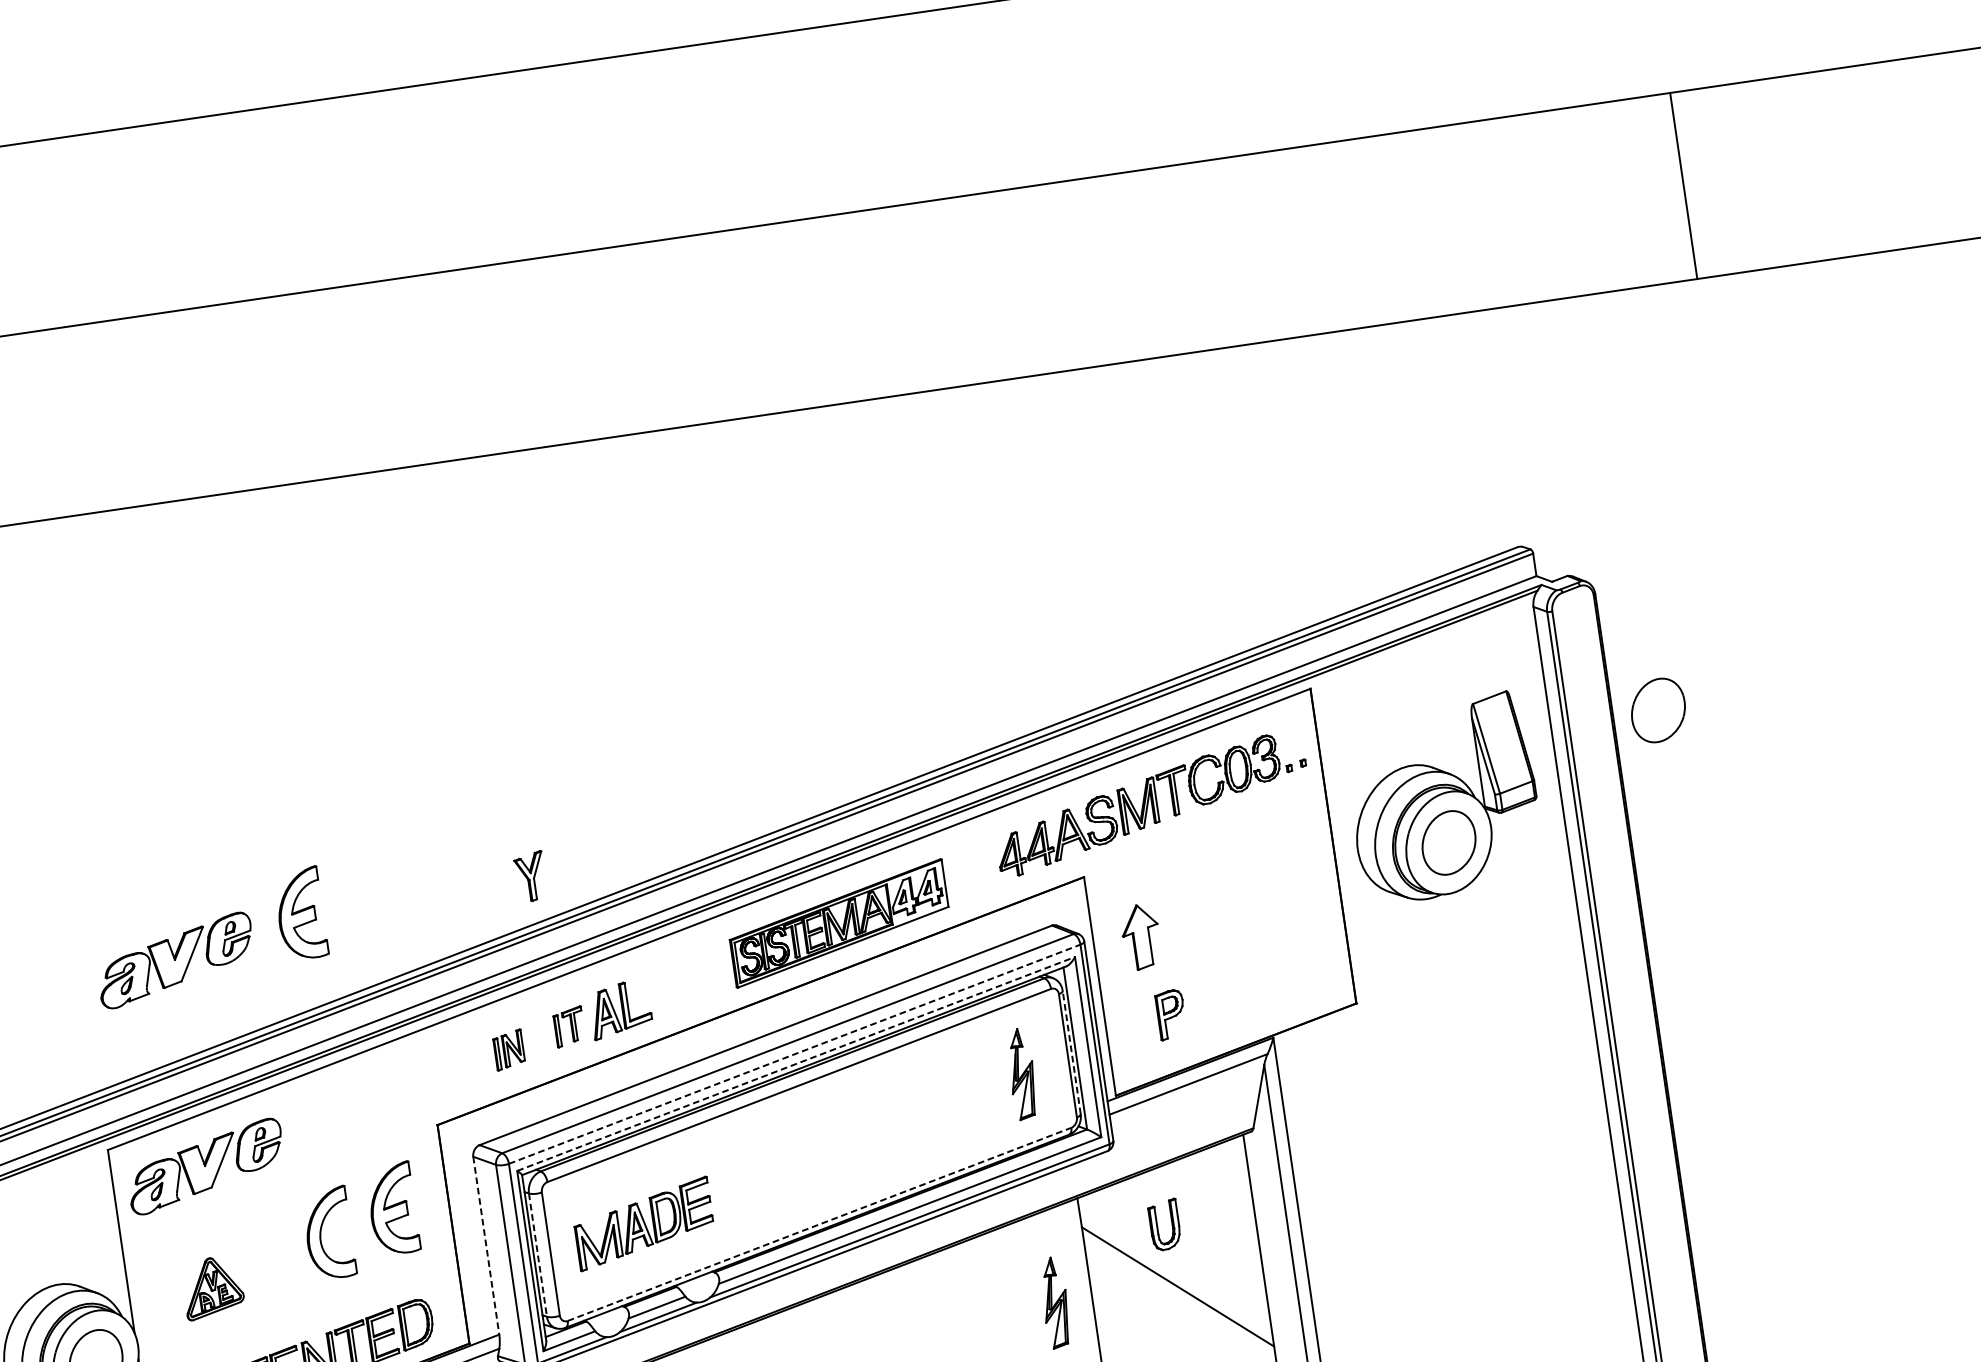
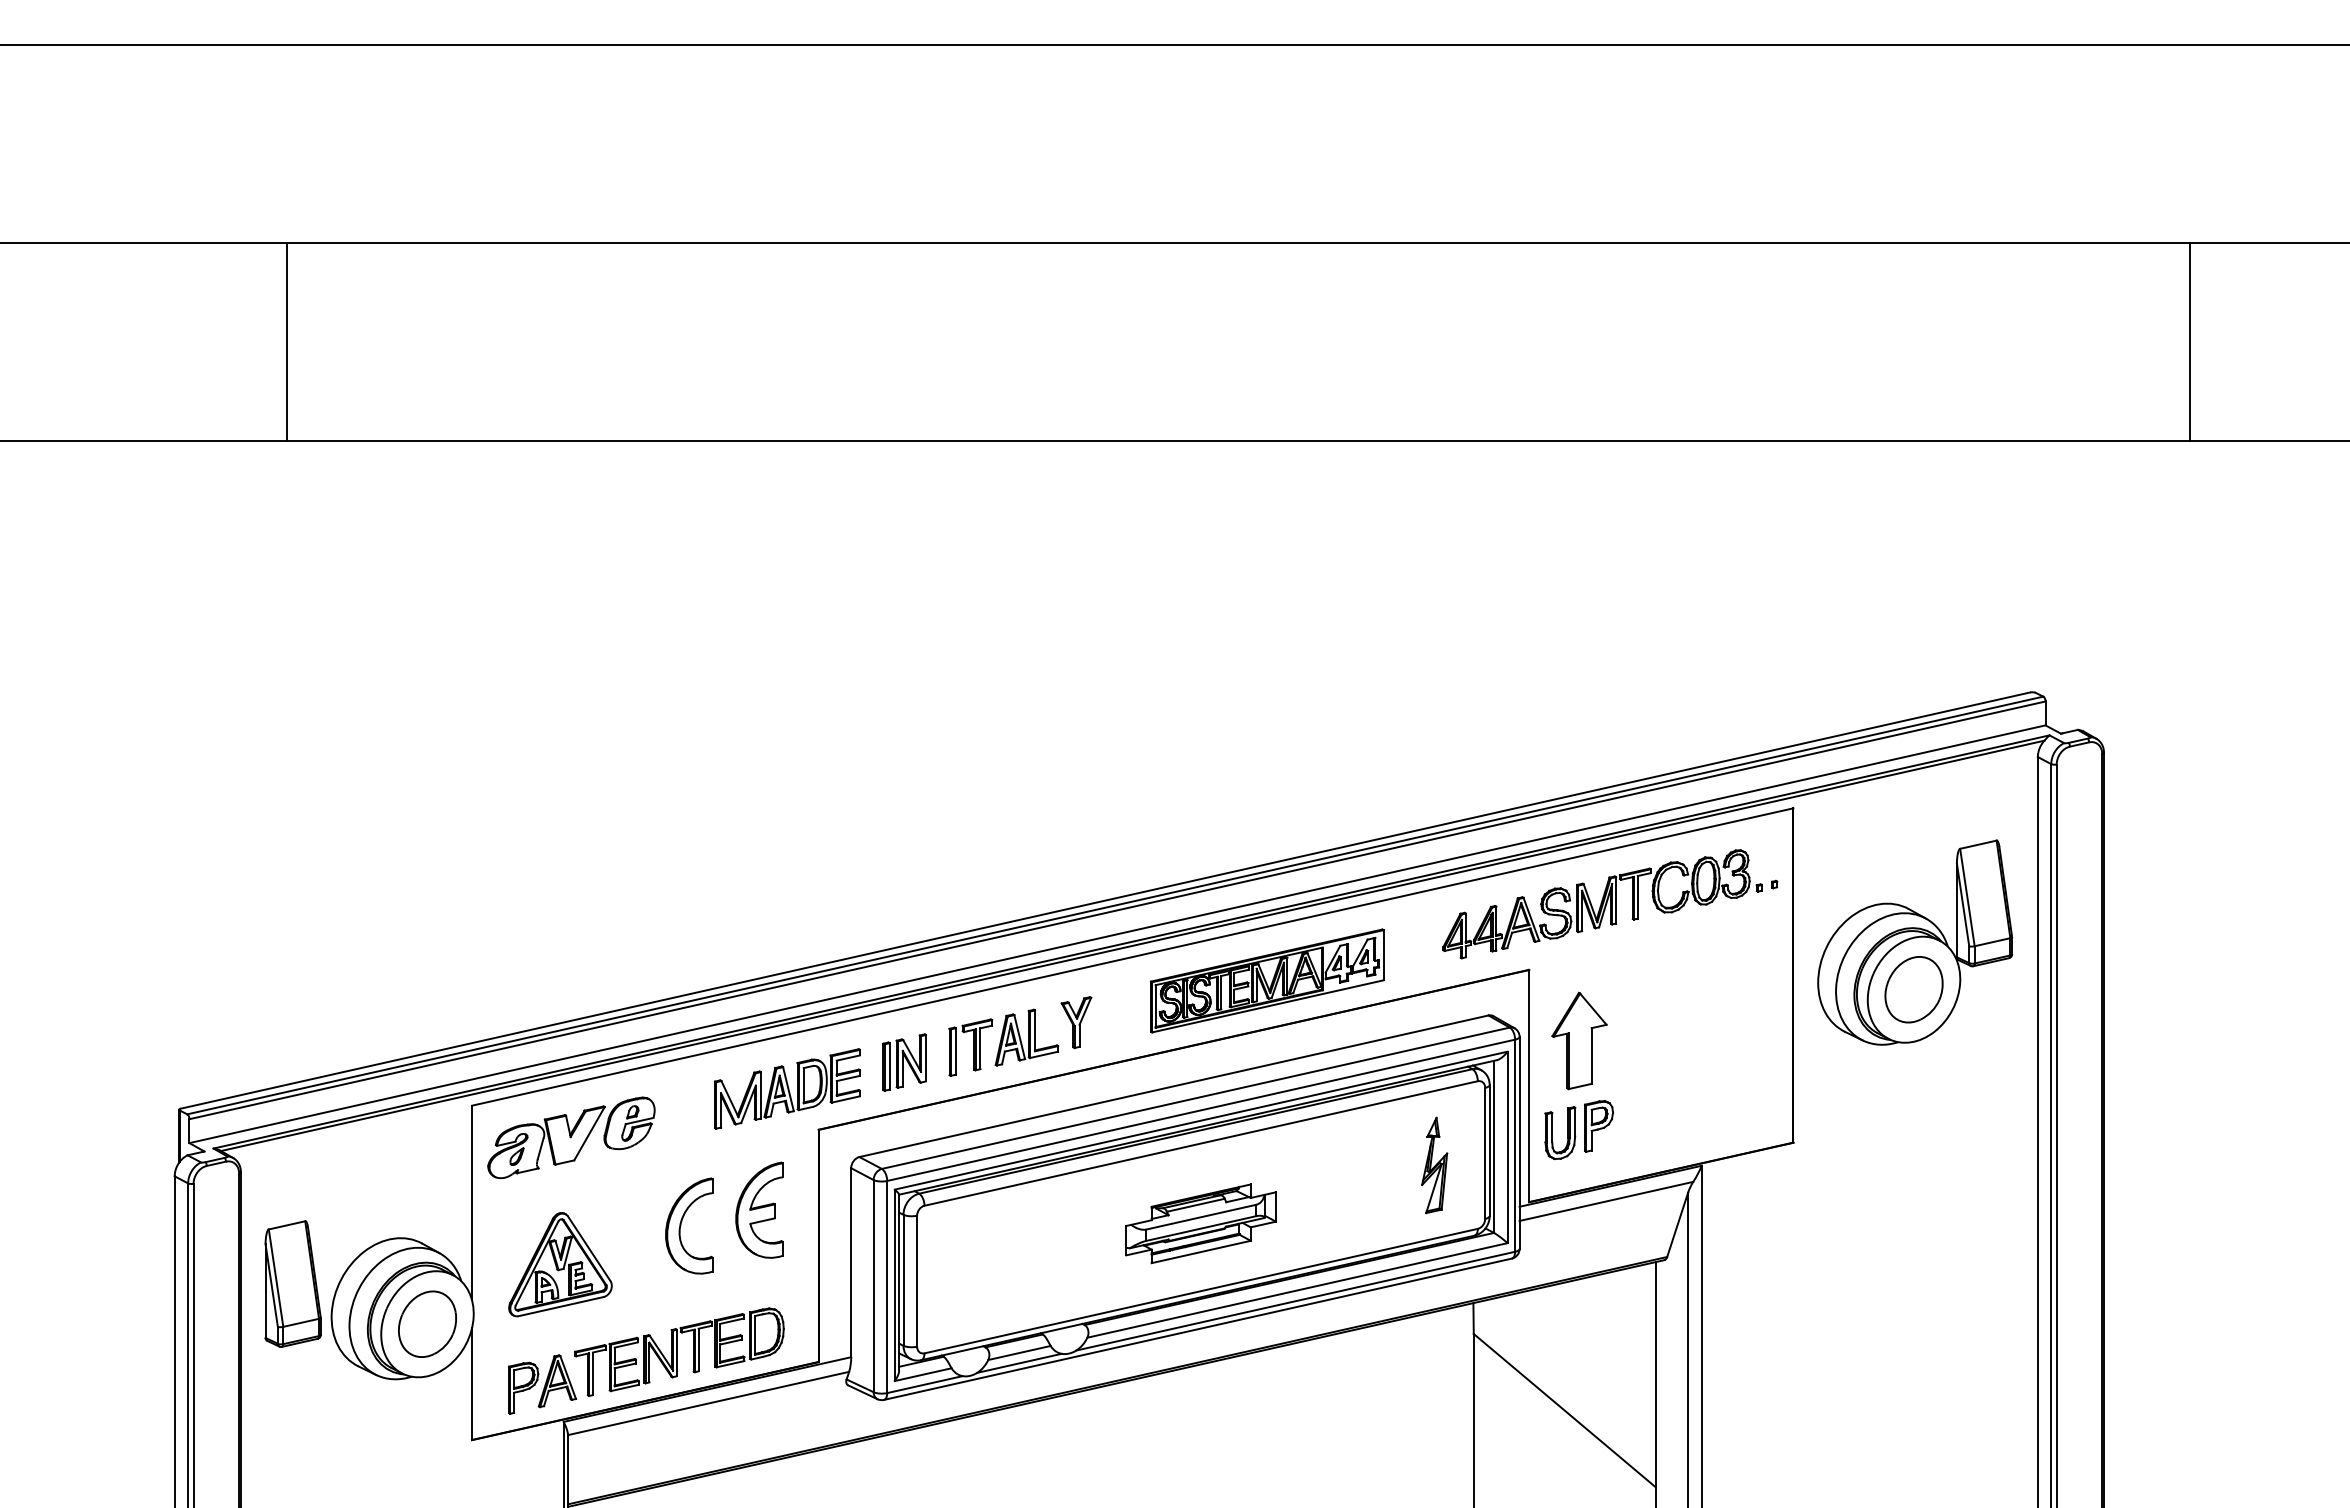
line: (1684, 185) -> (2190, 341), moved
part: (1657, 710) -> (2151, 883), removed
part: (530, 876) -> (1076, 1022), moved
part: (300, 913) -> (708, 888), removed
part: (1141, 936) -> (1579, 1040), size x1.43
part: (175, 960) -> (571, 918), removed
part: (569, 1026) -> (970, 1047), size x1.43
part: (508, 1050) -> (904, 1062), size x1.43
line: (1071, 1052) -> (1489, 1150), dashed -> solid
line: (795, 1054) -> (1201, 1110), dashed -> solid
line: (796, 1063) -> (1201, 1120), dashed -> solid
part: (810, 1160) -> (1201, 1223), added
part: (643, 1223) -> (787, 1088), moved
line: (819, 1224) -> (1201, 1291), dashed -> solid
part: (1171, 1224) -> (1567, 1133), moved
line: (486, 1245) -> (851, 1262), dashed -> solid
line: (537, 1255) -> (903, 1280), dashed -> solid
part: (212, 1287) -> (560, 1264), size x1.67
part: (1055, 1302) -> (1434, 1408), removed

